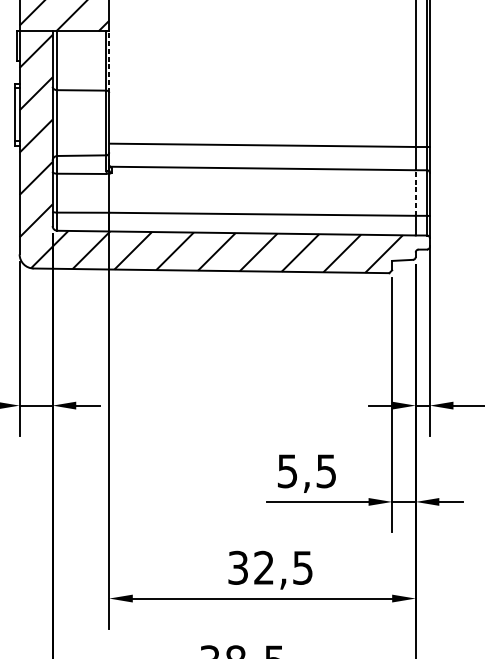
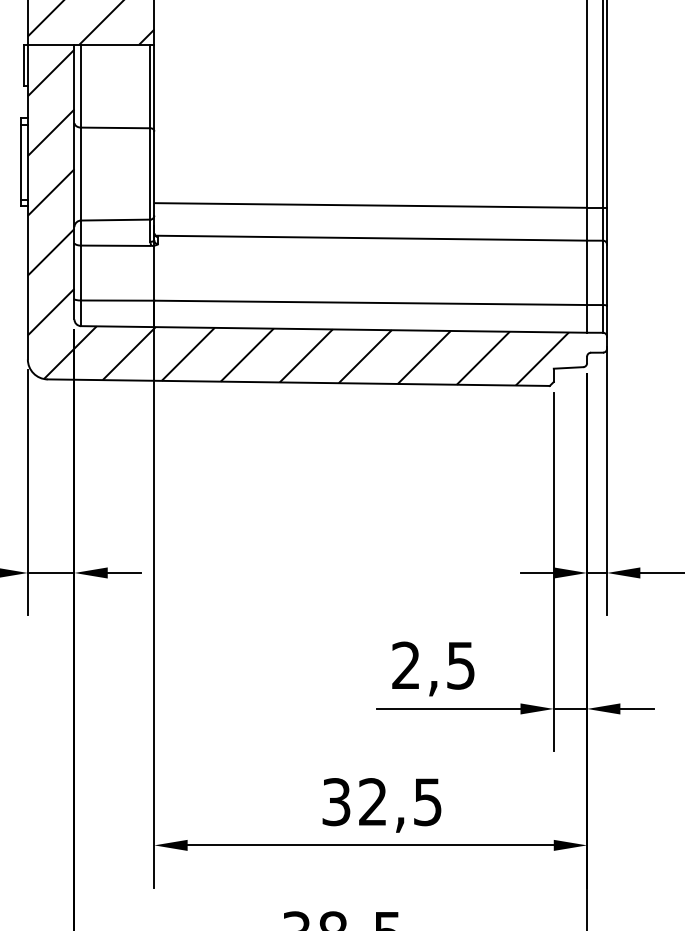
line: (109, 61) -> (154, 87), dashed -> solid
line: (416, 192) -> (587, 272), dashed -> solid
text: (287, 471) -> (405, 665), 5,5 -> 2,5

